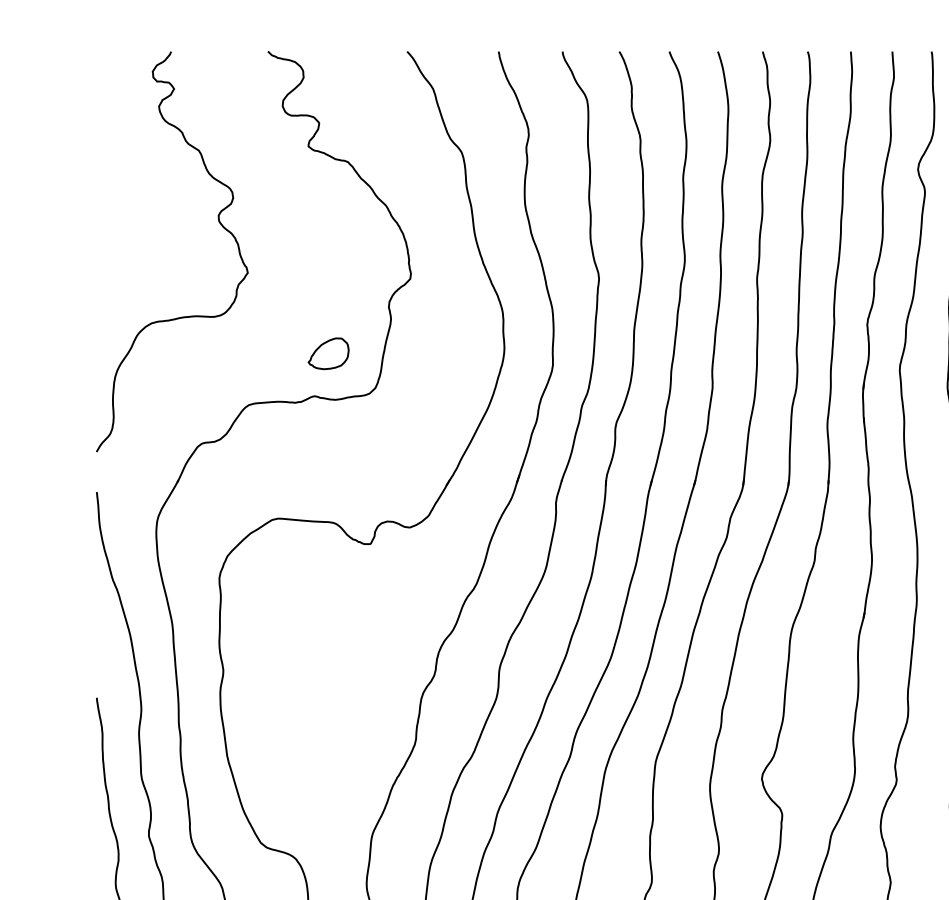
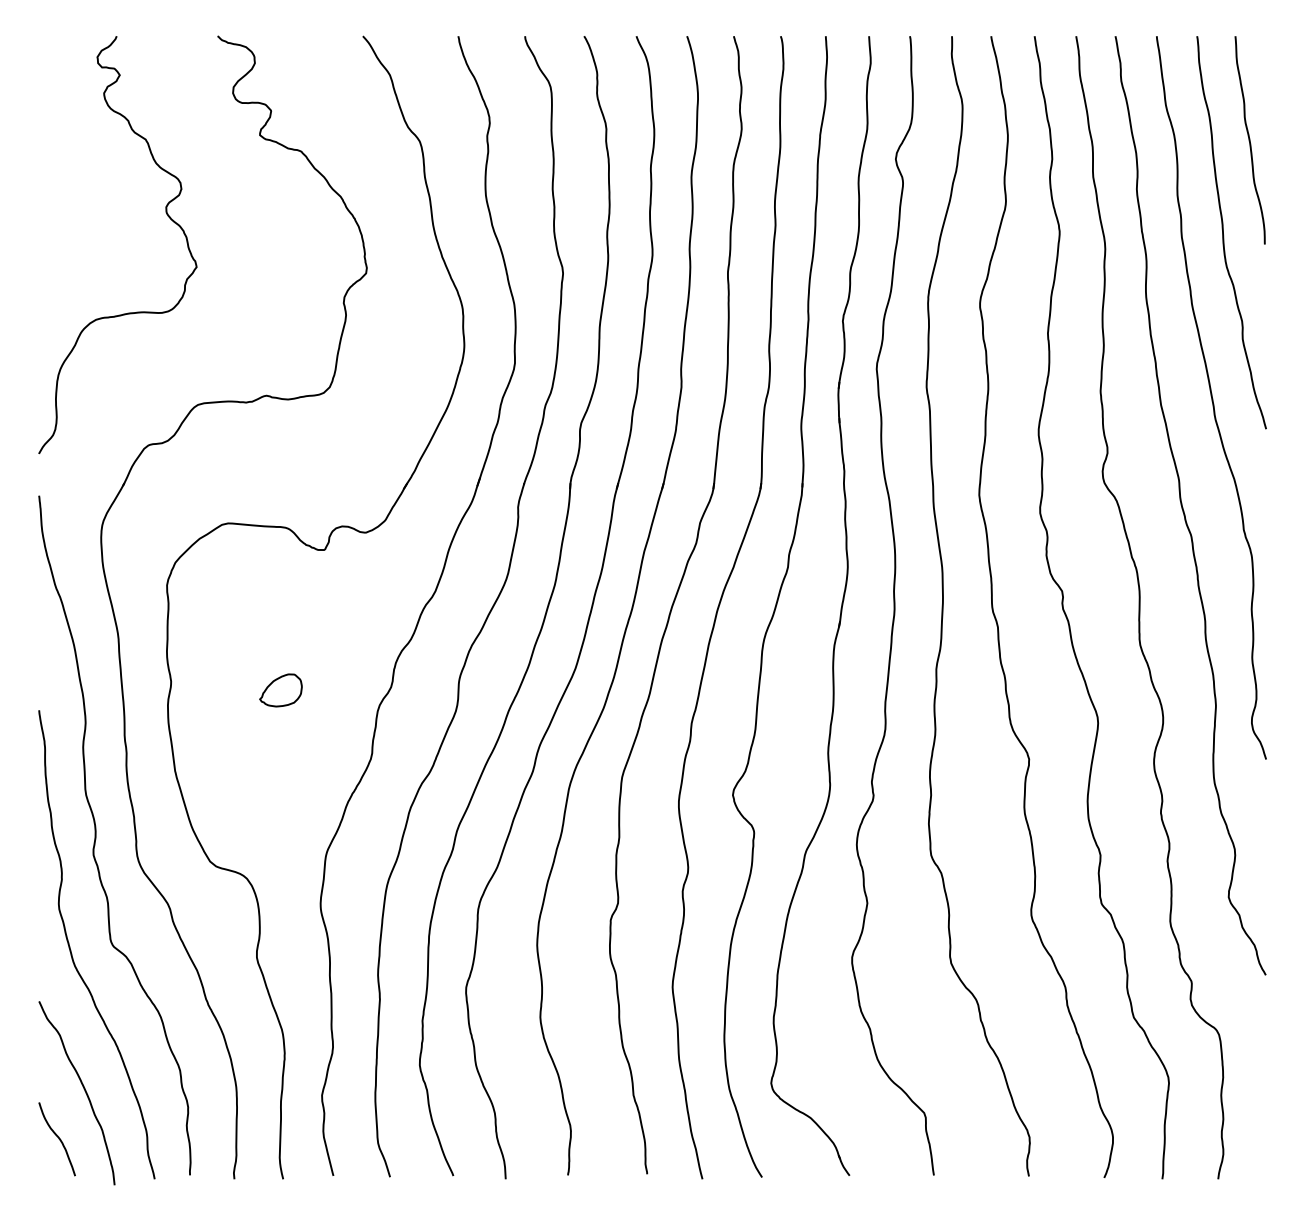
part: (328, 353) -> (280, 690), moved

